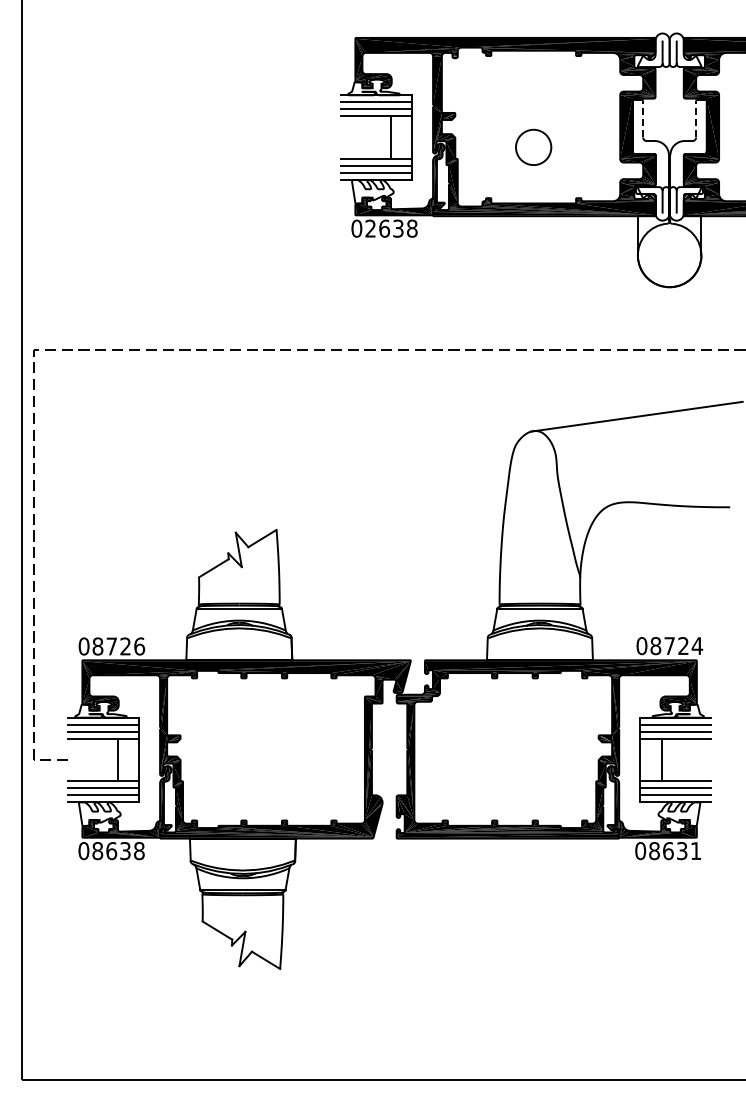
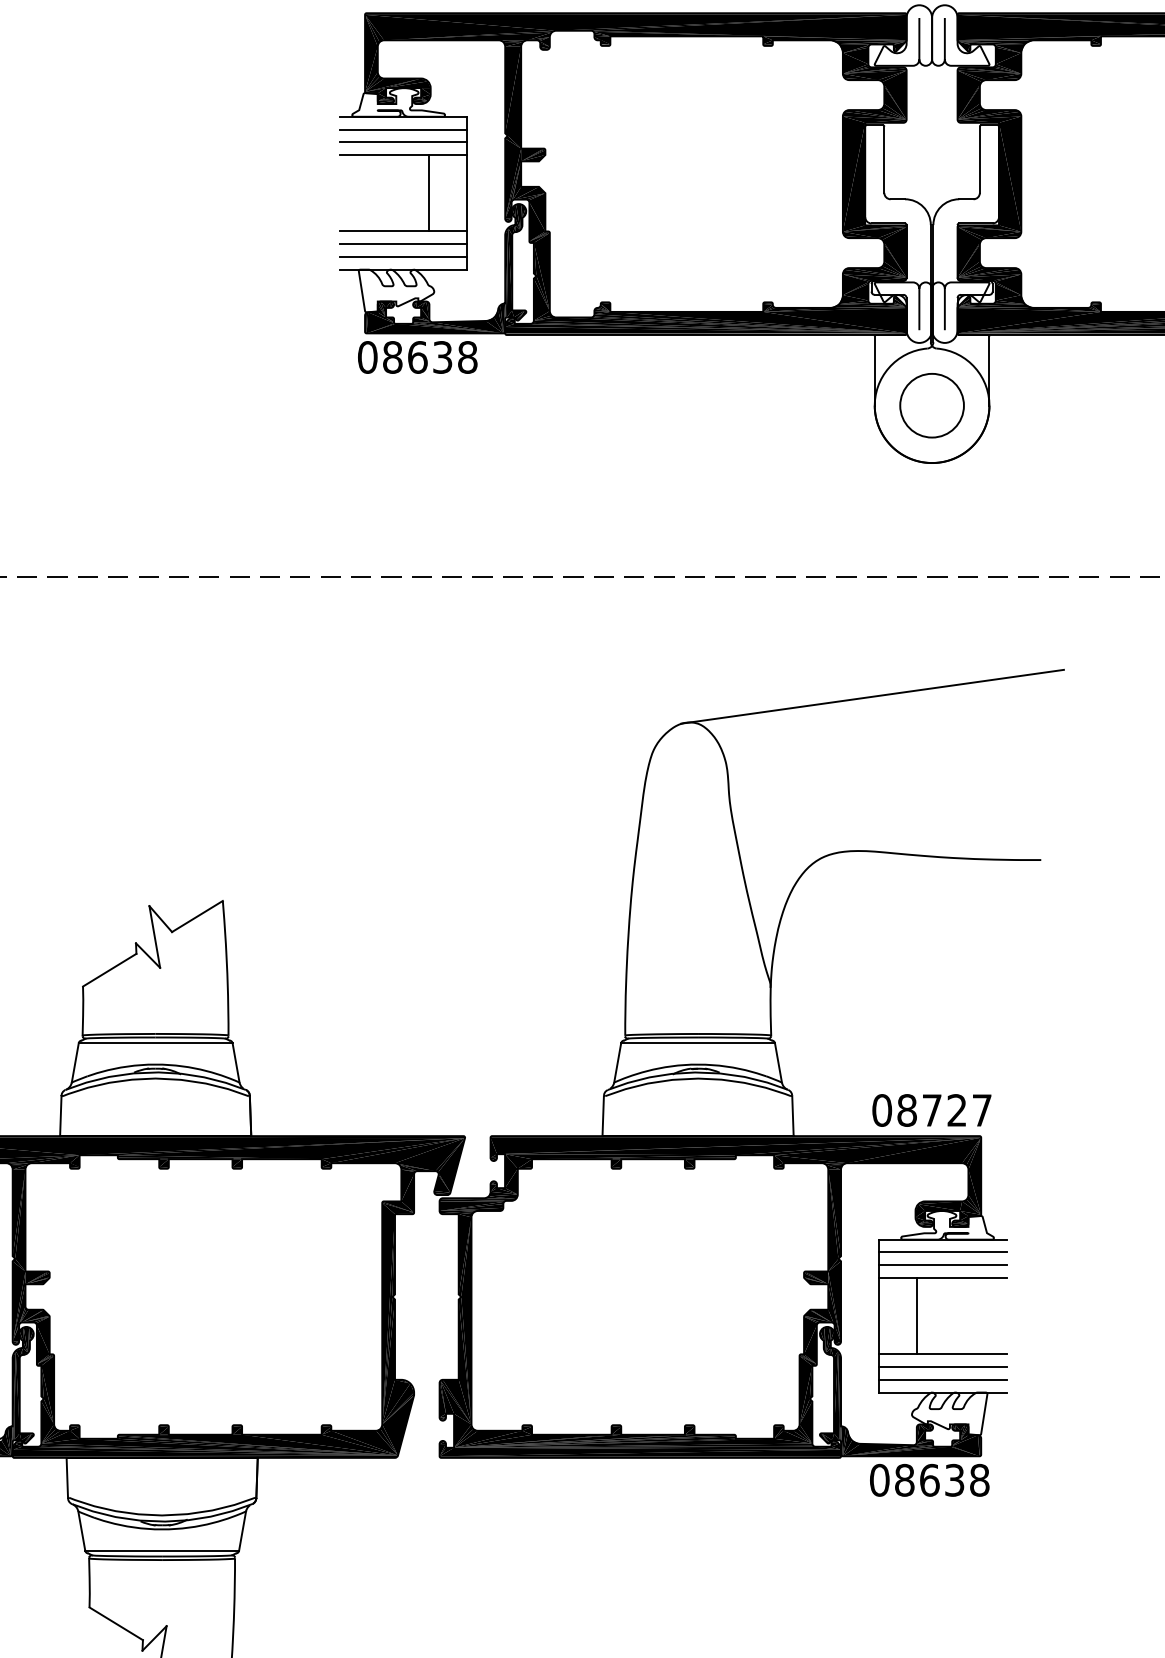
line: (643, 118) -> (884, 158), dashed -> solid
line: (696, 118) -> (980, 158), dashed -> solid
circle: (533, 146) -> (931, 404), moved
text: (370, 228) -> (392, 357), 02638 -> 08638
text: (697, 645) -> (982, 1109), 08724 -> 08727
text: (695, 851) -> (978, 1481), 08631 -> 08638

